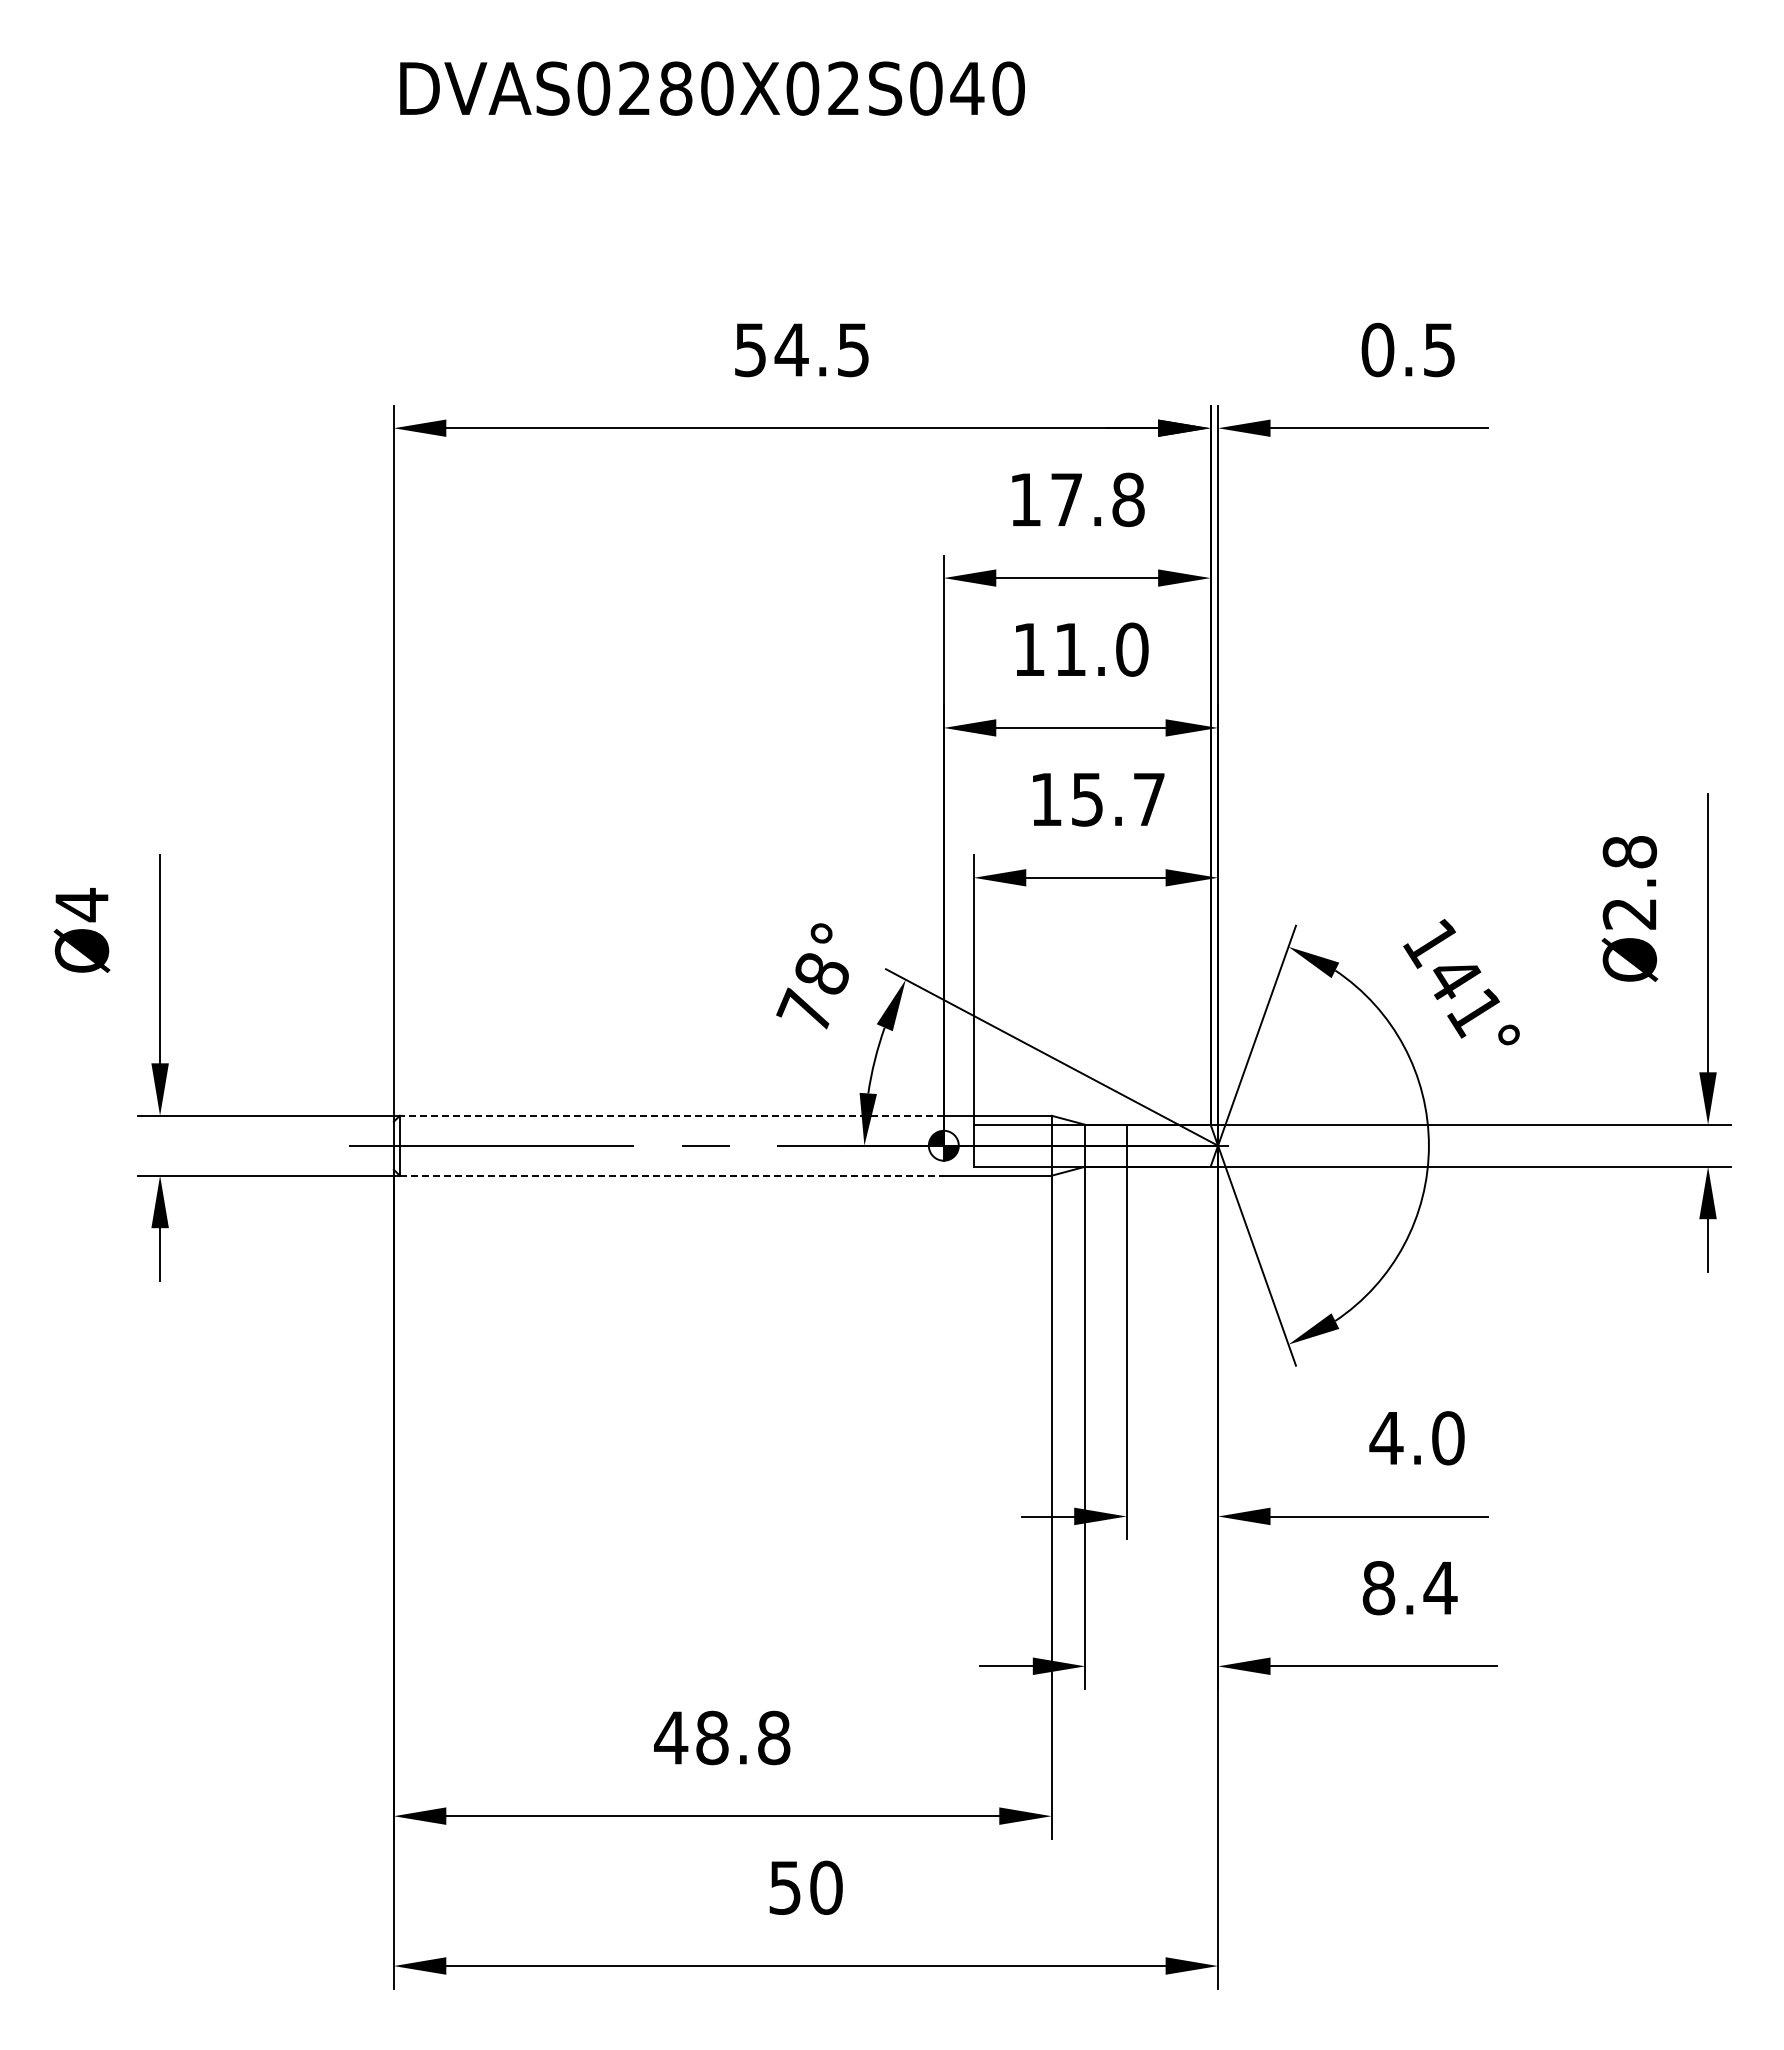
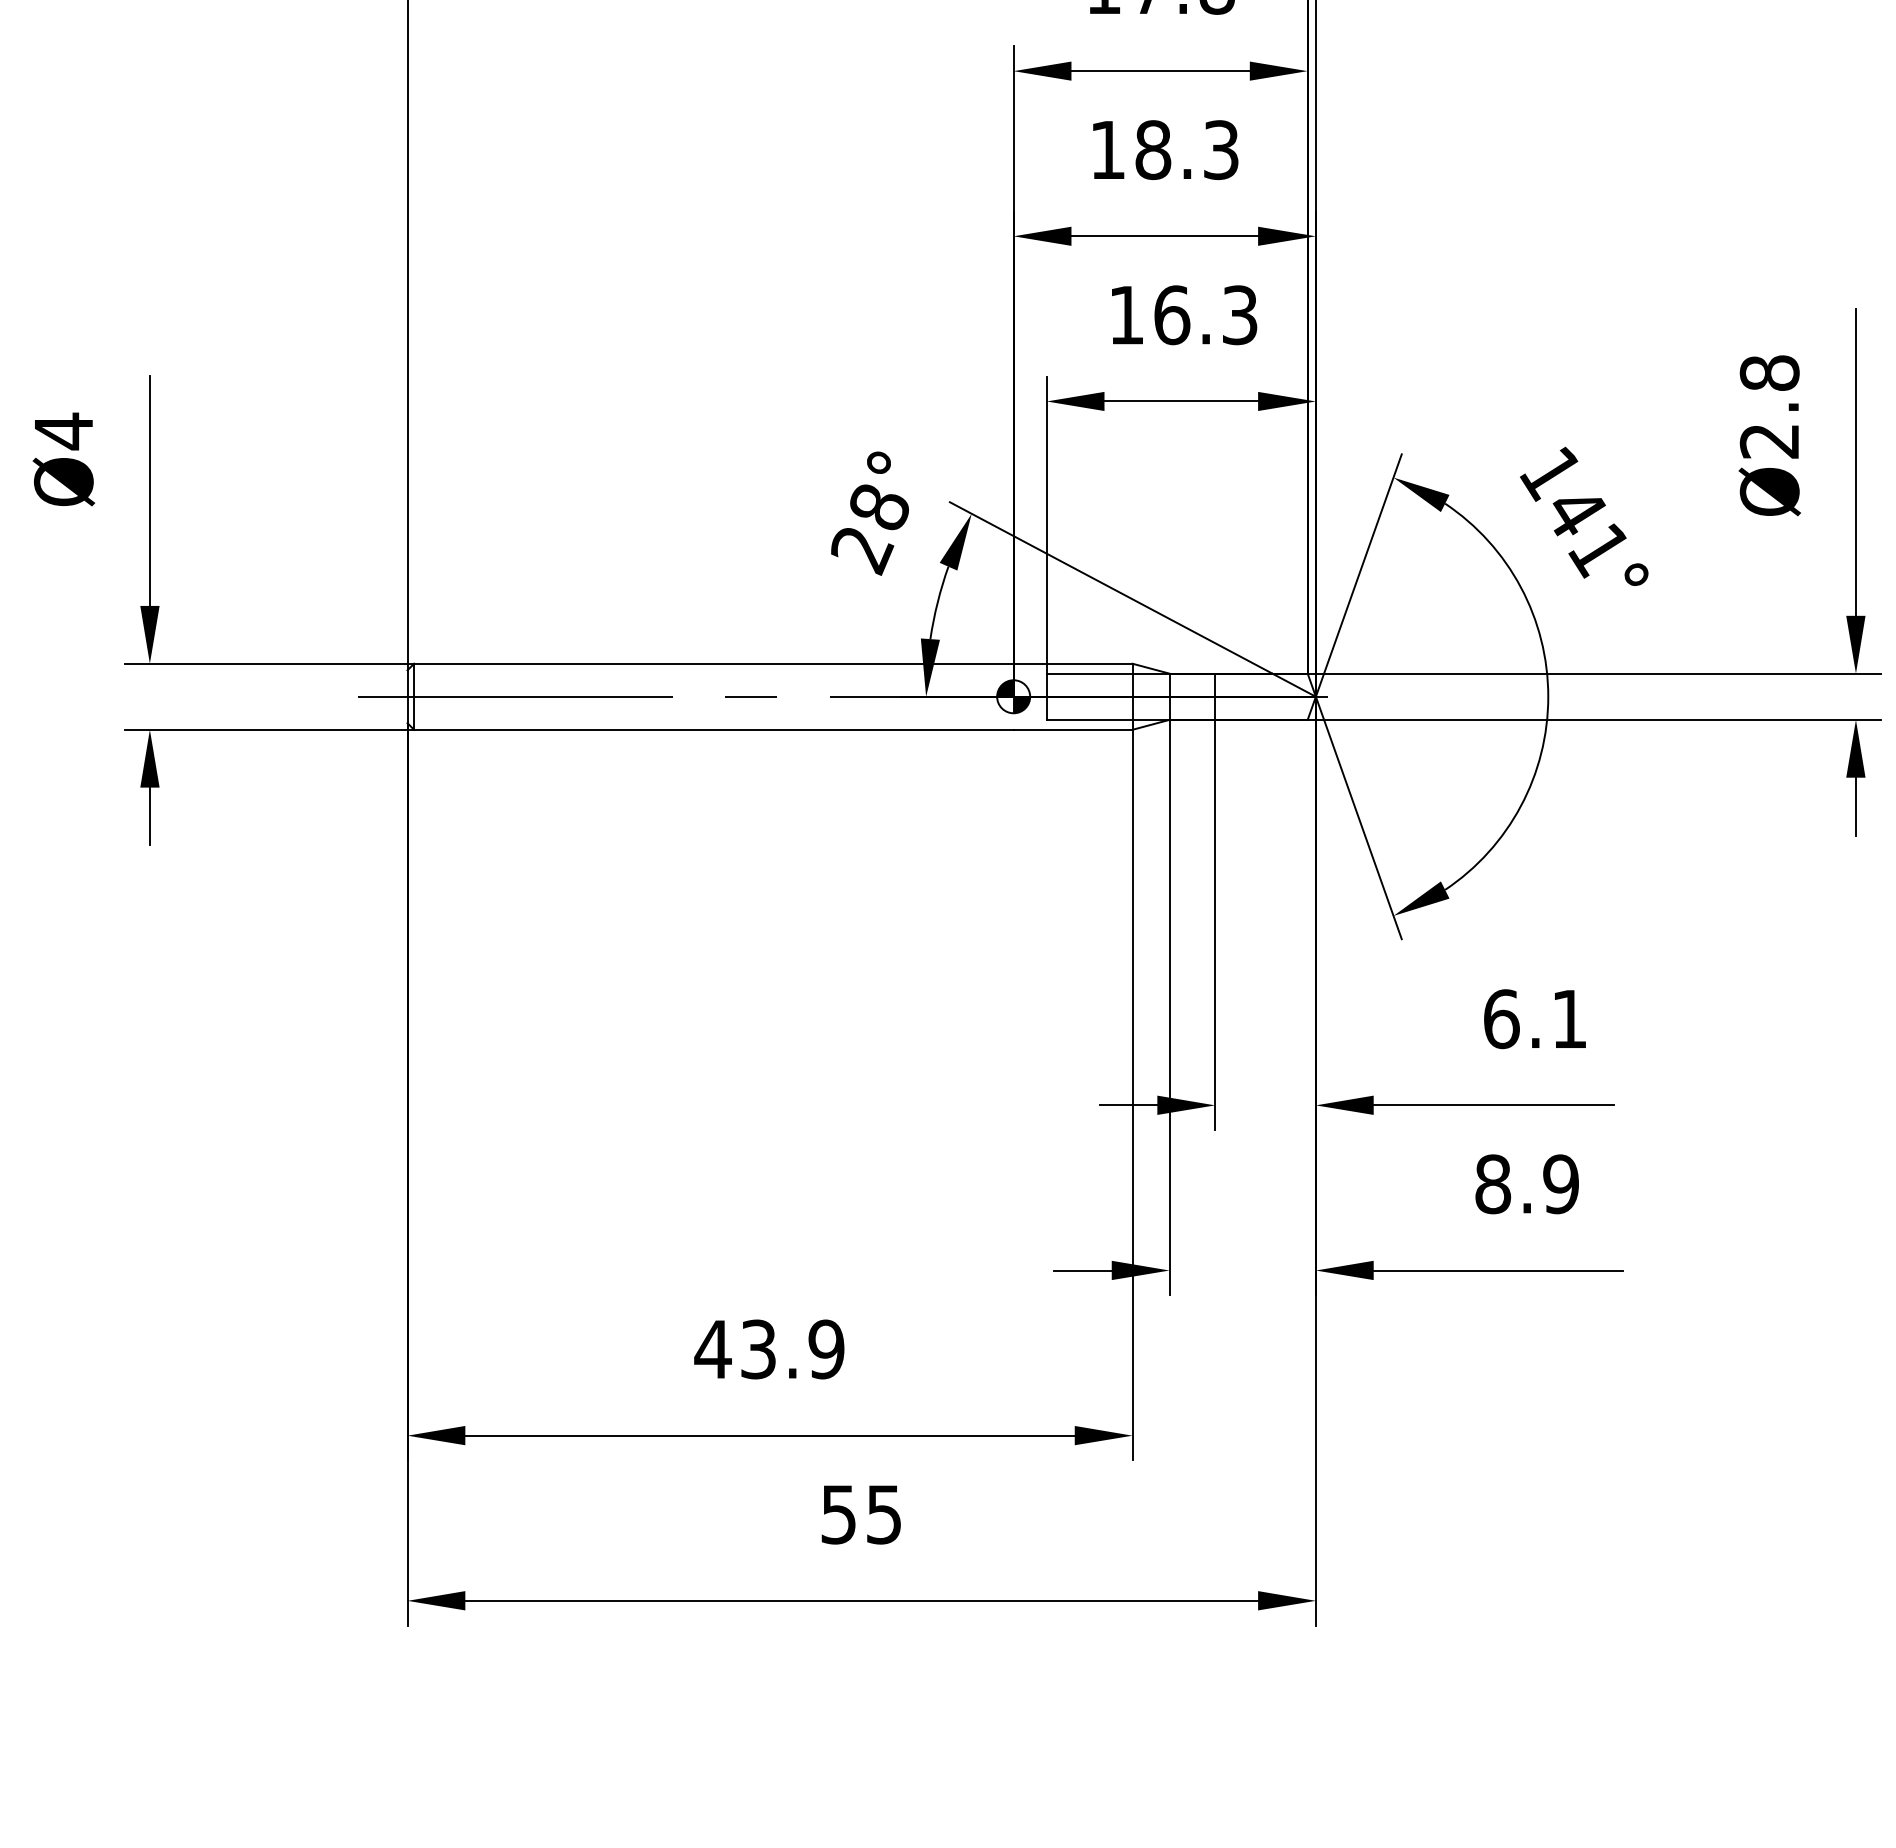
text: (1101, 649) -> (1187, 149), 11.0 -> 18.3
text: (1117, 799) -> (1205, 315), 15.7 -> 16.3
text: (805, 1011) -> (861, 548), 78° -> 28°
line: (671, 1115) -> (713, 663), dashed -> solid
line: (671, 1175) -> (713, 729), dashed -> solid
text: (1416, 1438) -> (1534, 1019), 4.0 -> 6.1
text: (1440, 1588) -> (1561, 1184), 8.4 -> 8.9
text: (743, 1737) -> (792, 1348), 48.8 -> 43.9
text: (826, 1887) -> (884, 1514), 50 -> 55

